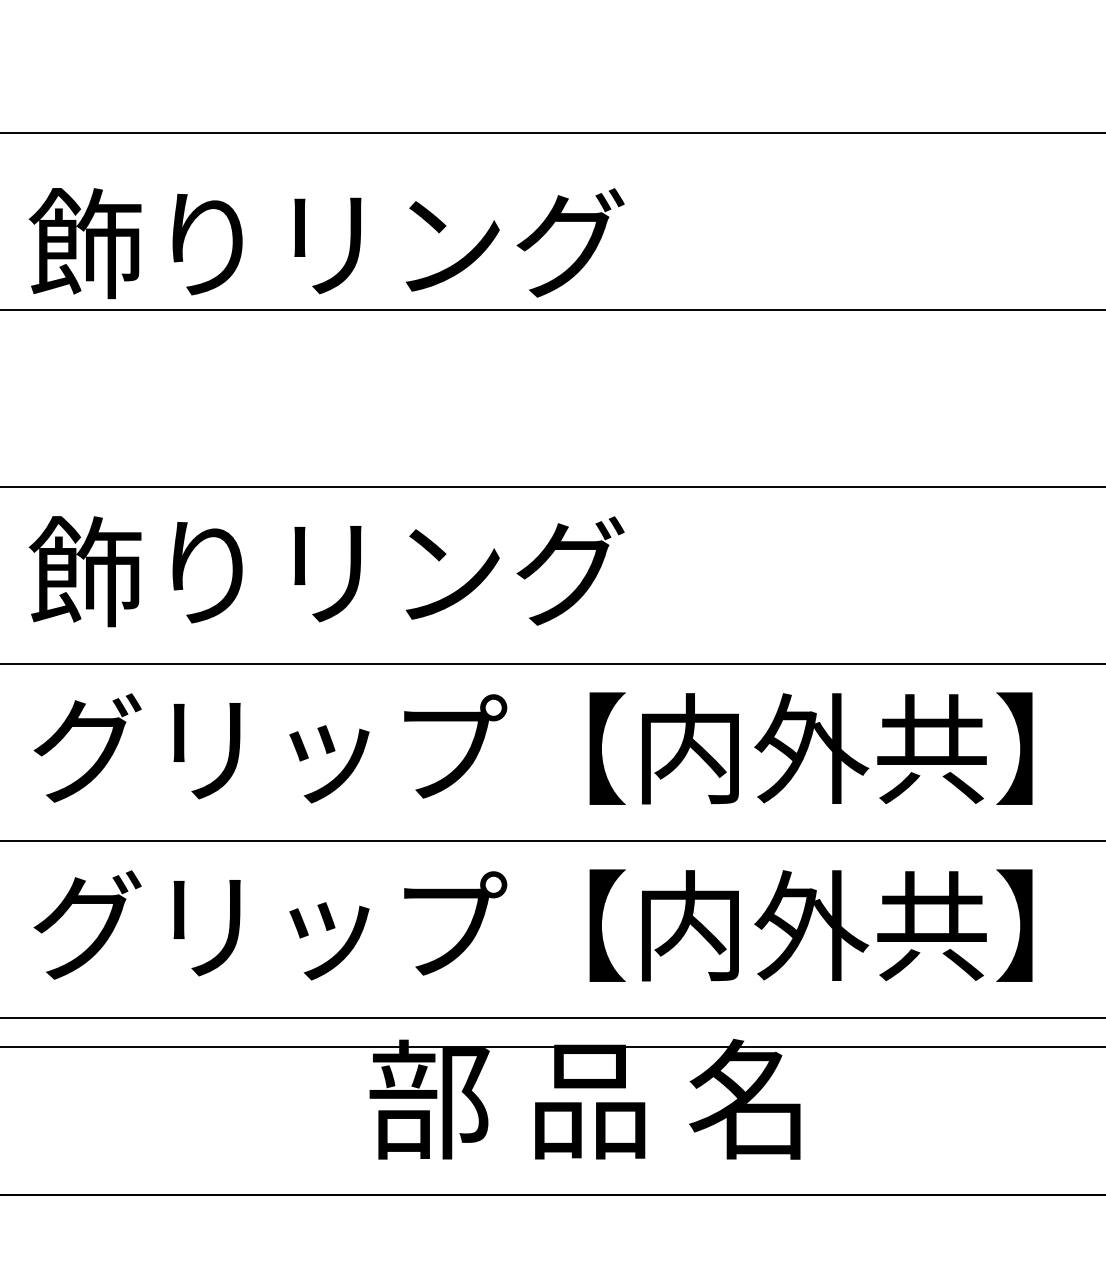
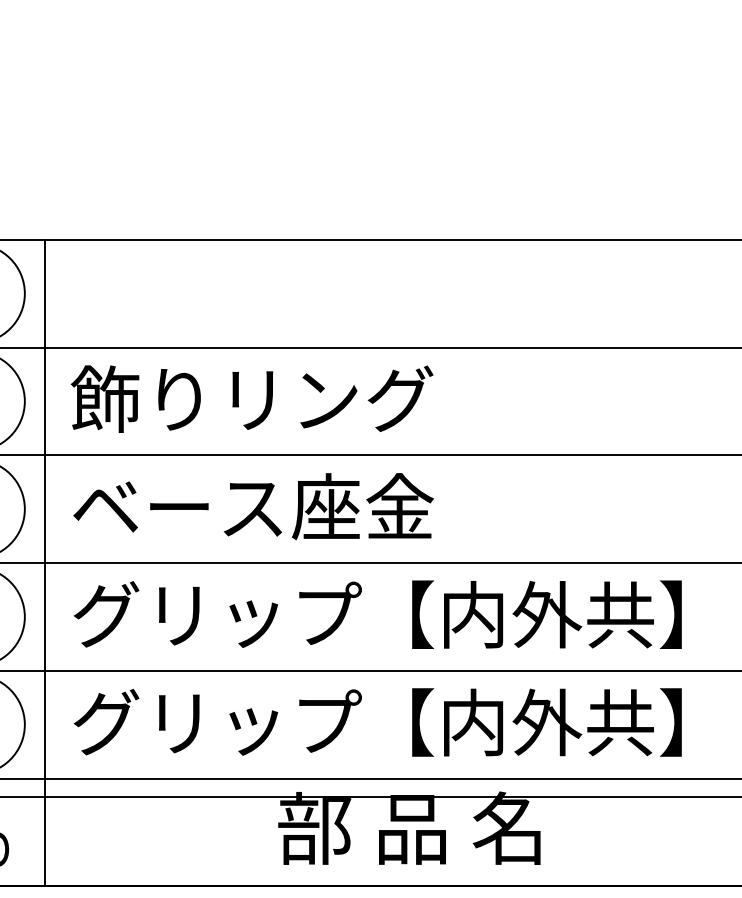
text: (325, 242) -> (251, 398), moved
text: (325, 570) -> (251, 506), 飾りリング -> ベース座金

